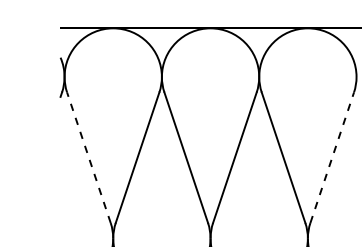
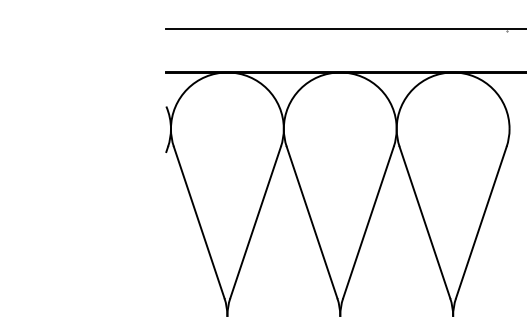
line: (89, 157) -> (199, 222), dashed -> solid
line: (332, 157) -> (481, 222), dashed -> solid

